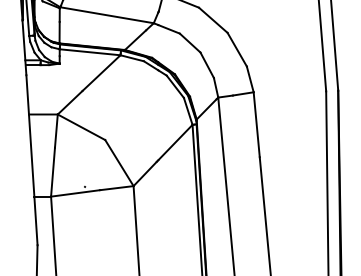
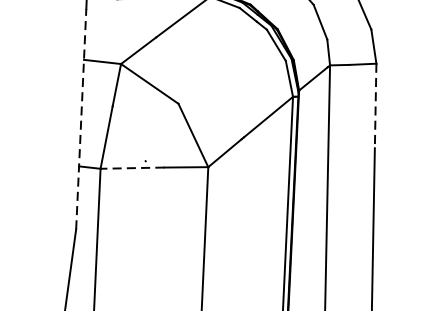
line: (256, 124) -> (375, 105), solid -> dashed
line: (31, 159) -> (80, 118), solid -> dashed
line: (75, 193) -> (132, 168), solid -> dashed

